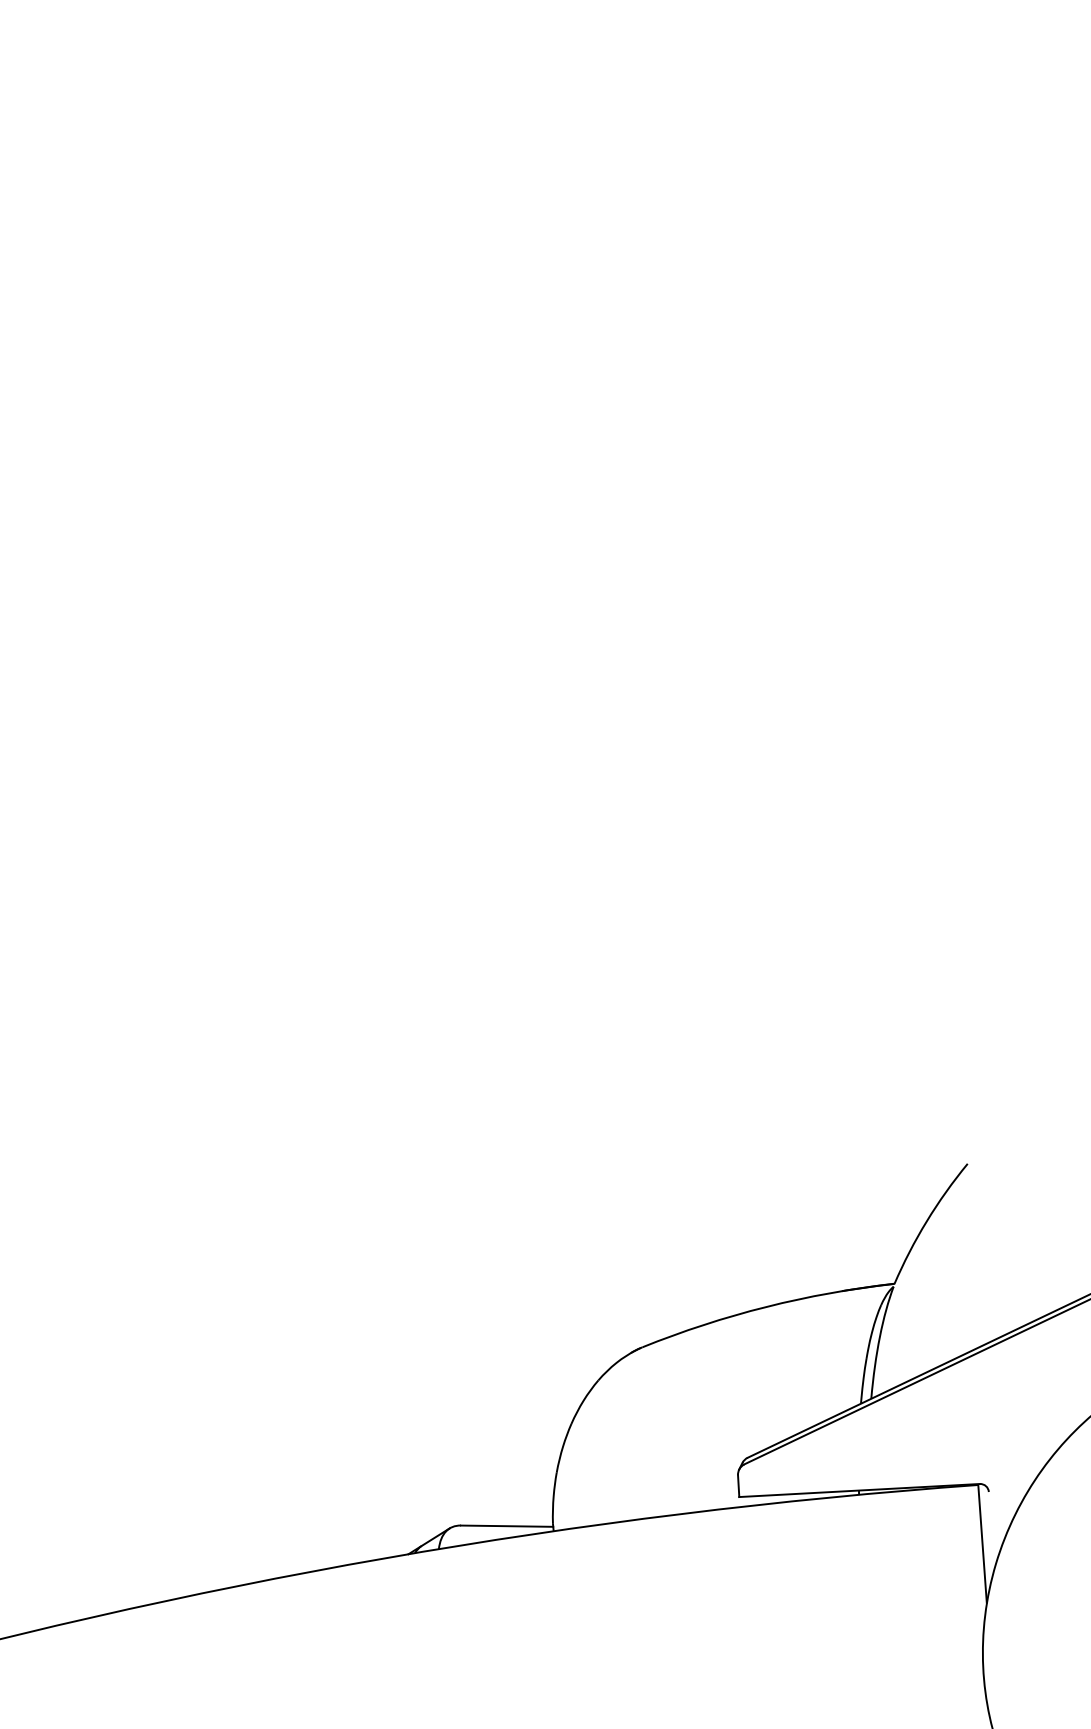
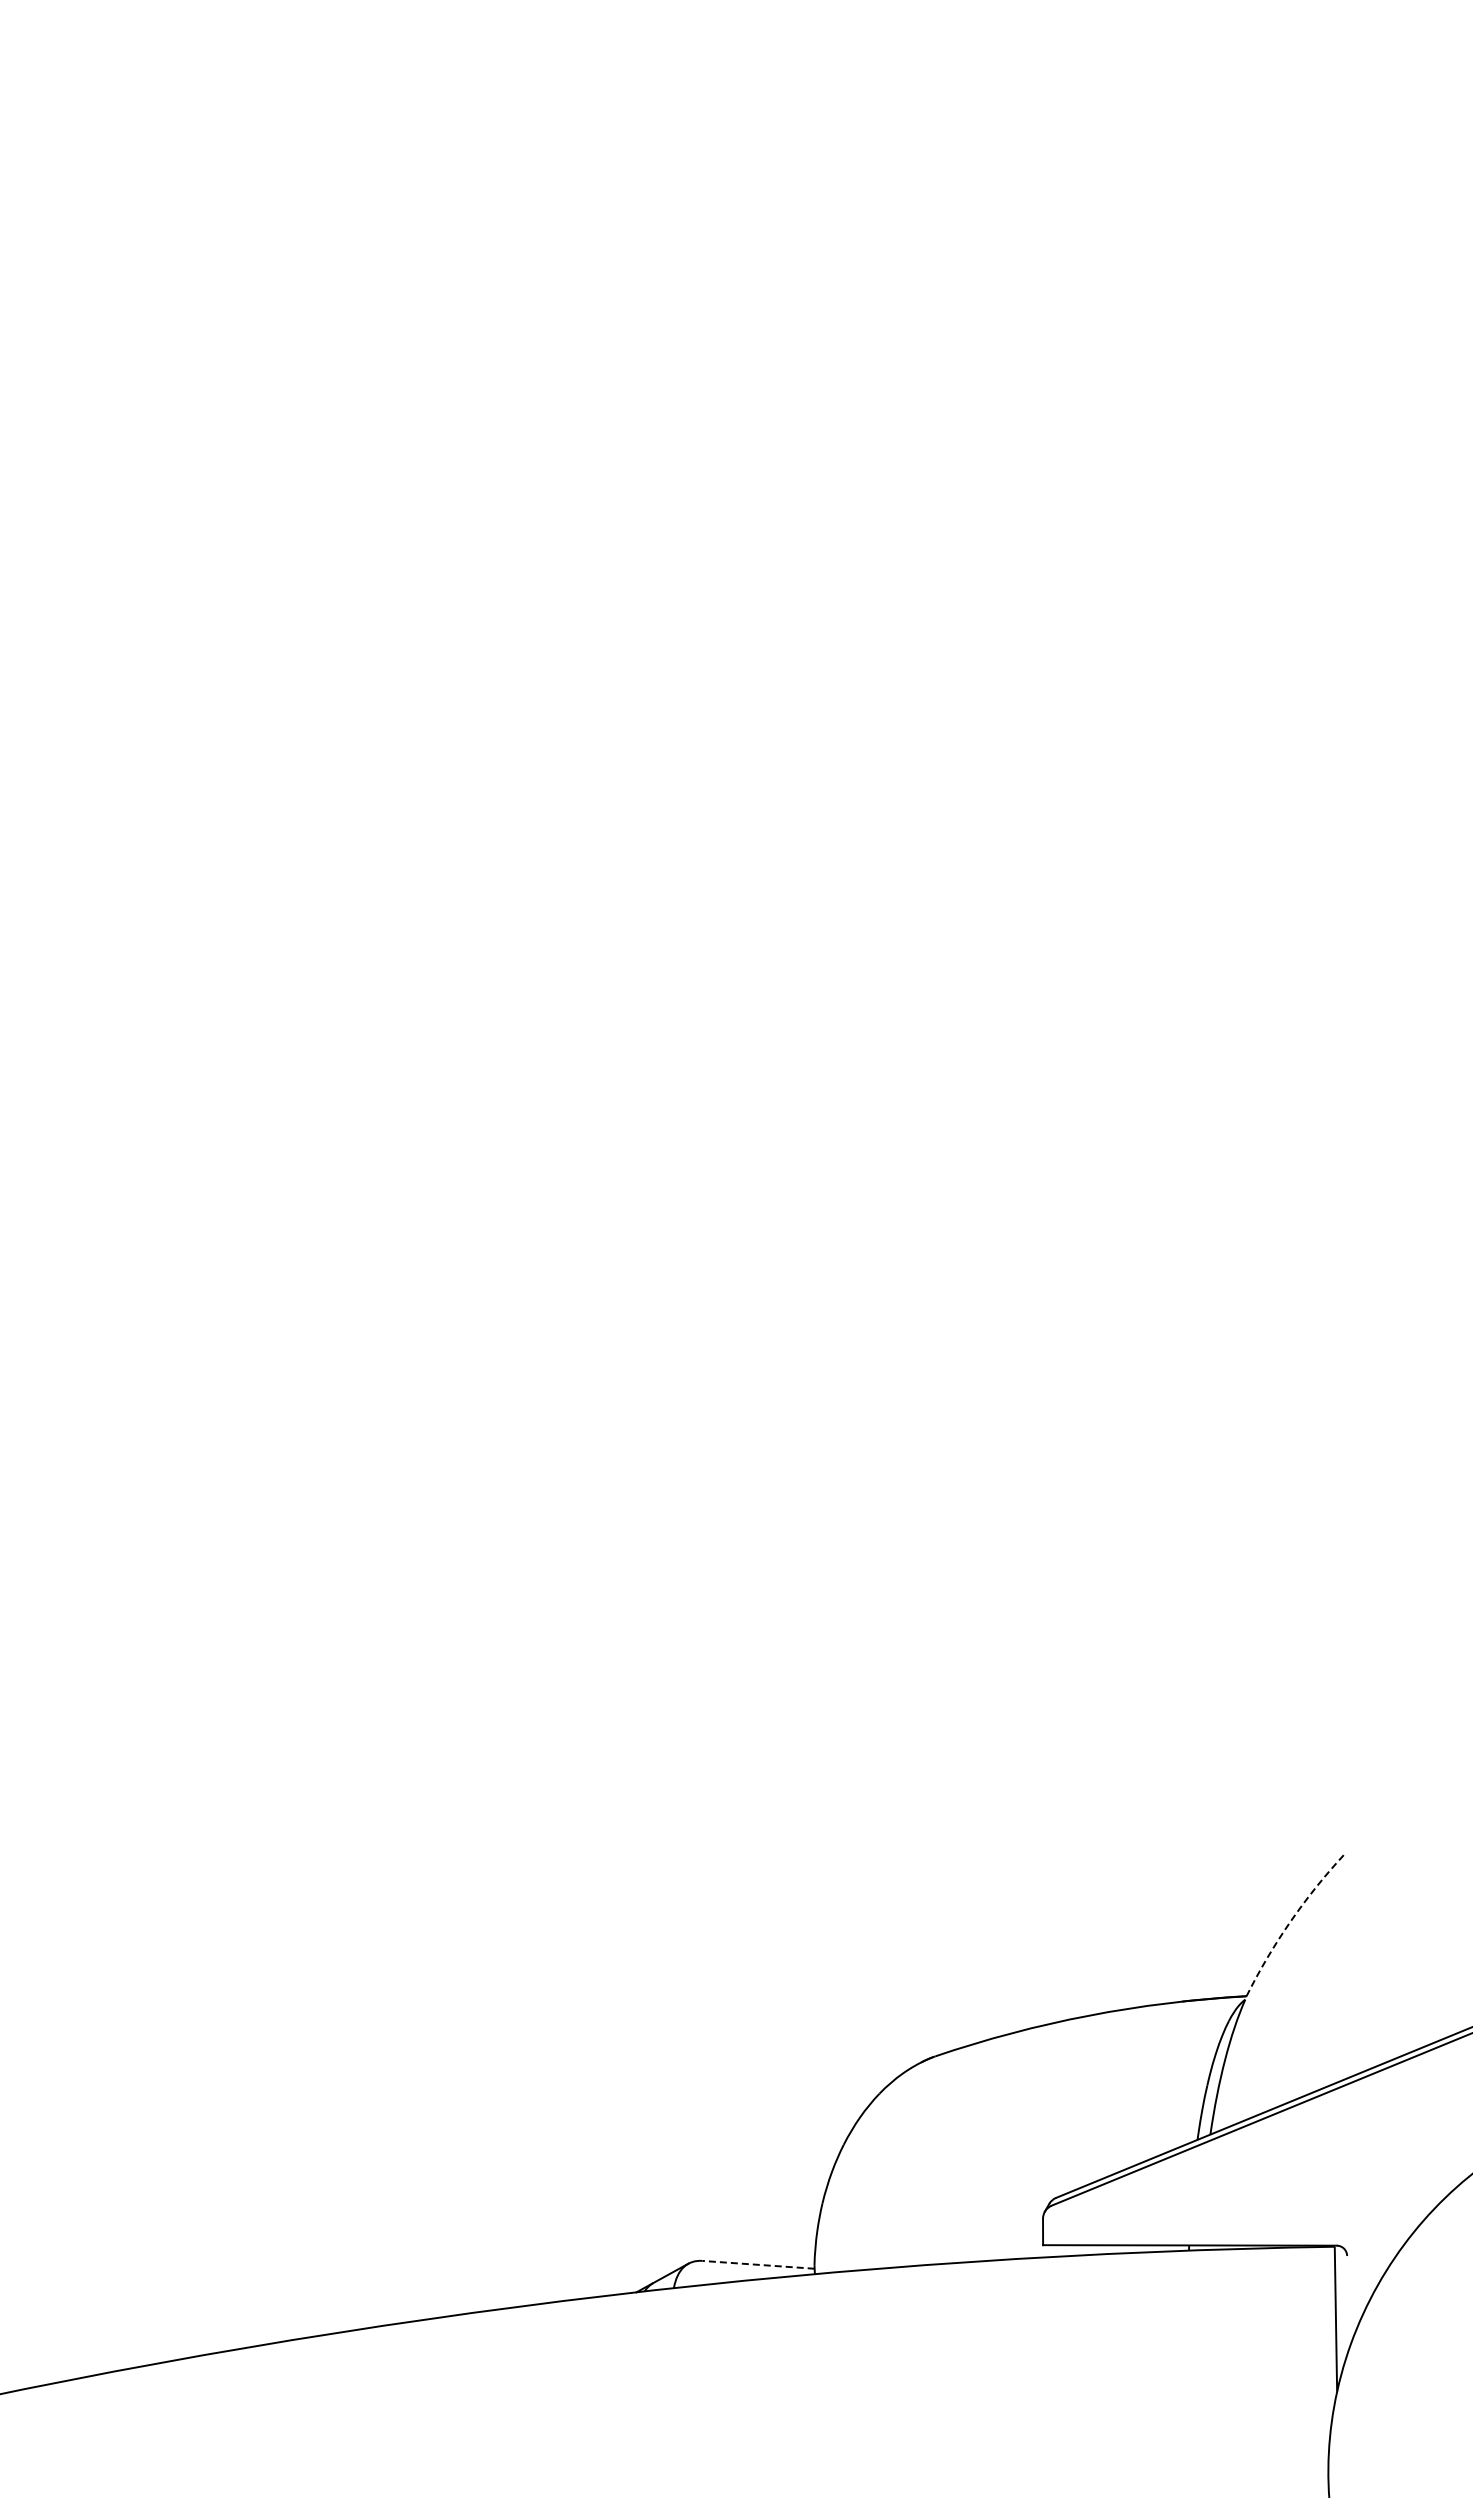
arc: (927, 1221) -> (1290, 1922), solid -> dashed
line: (507, 1525) -> (758, 2264), solid -> dashed

